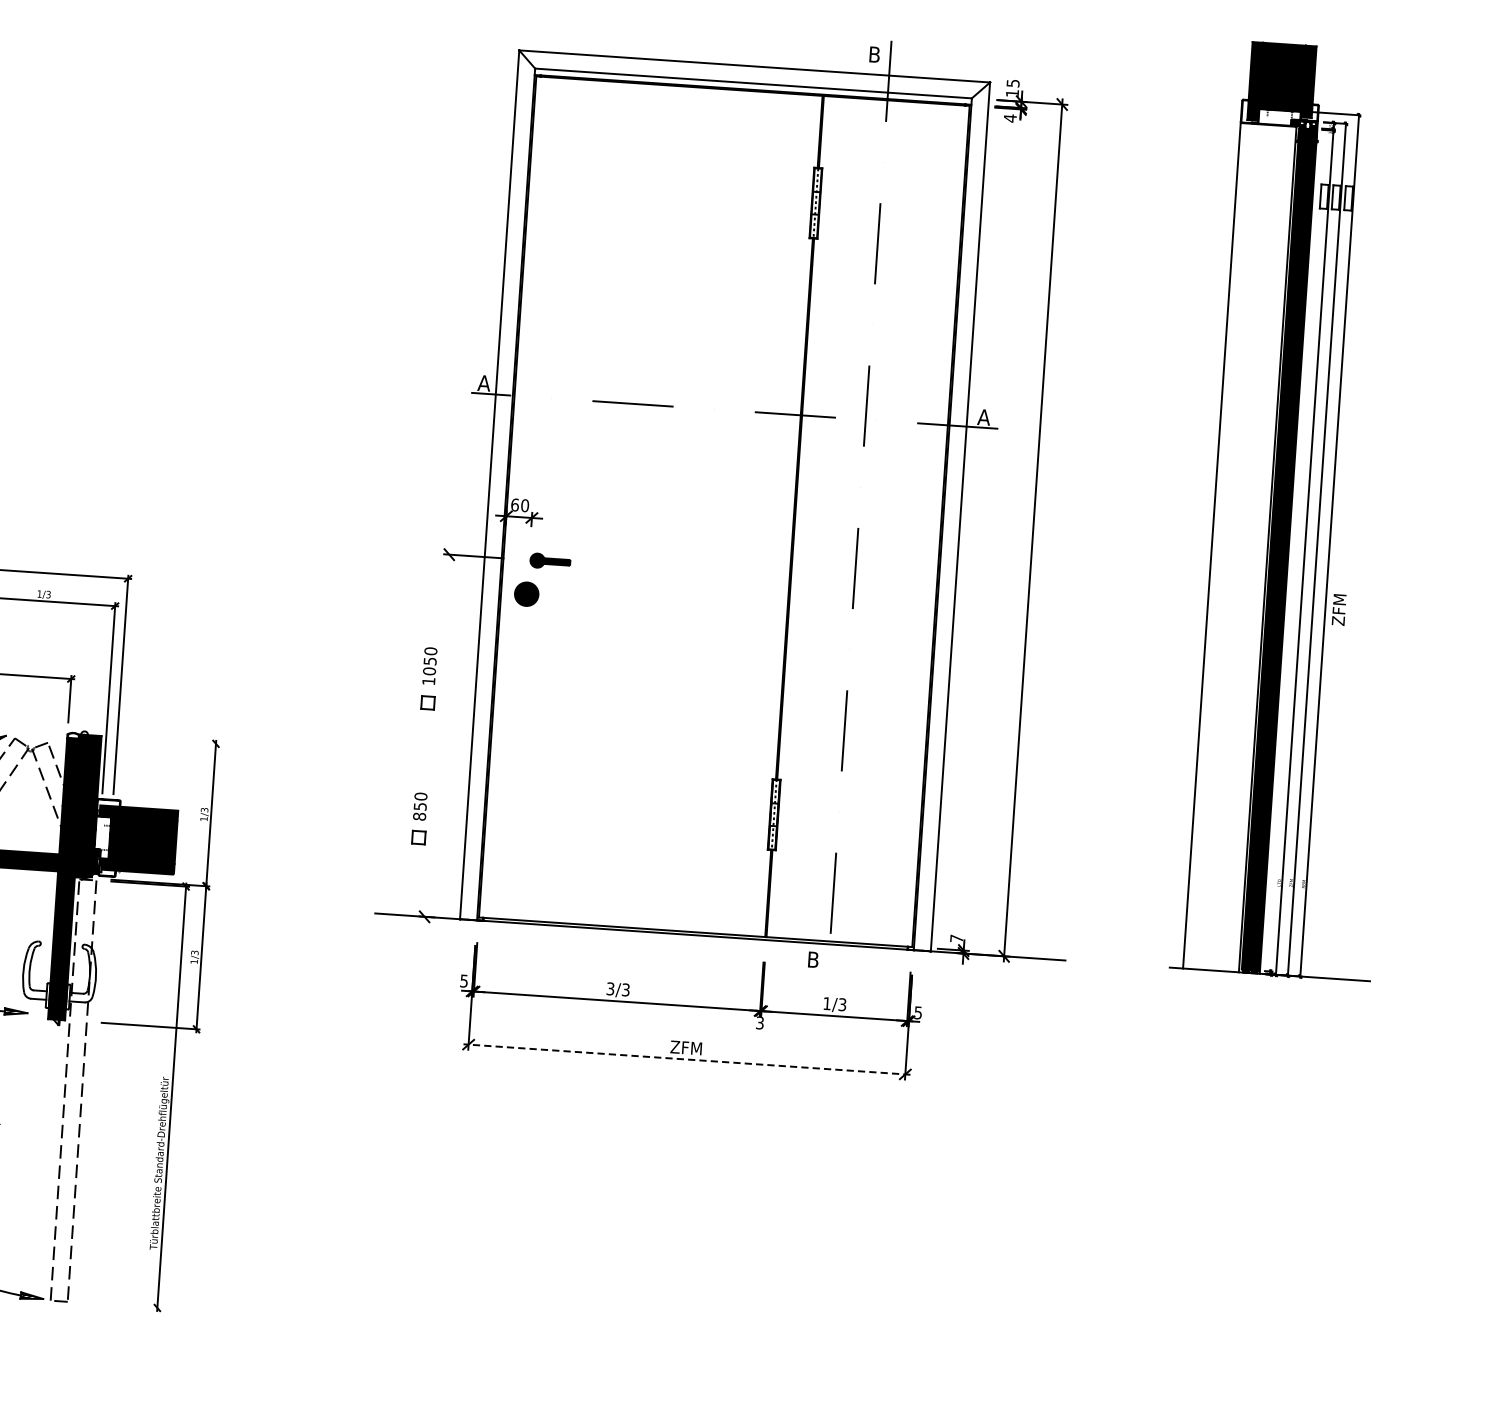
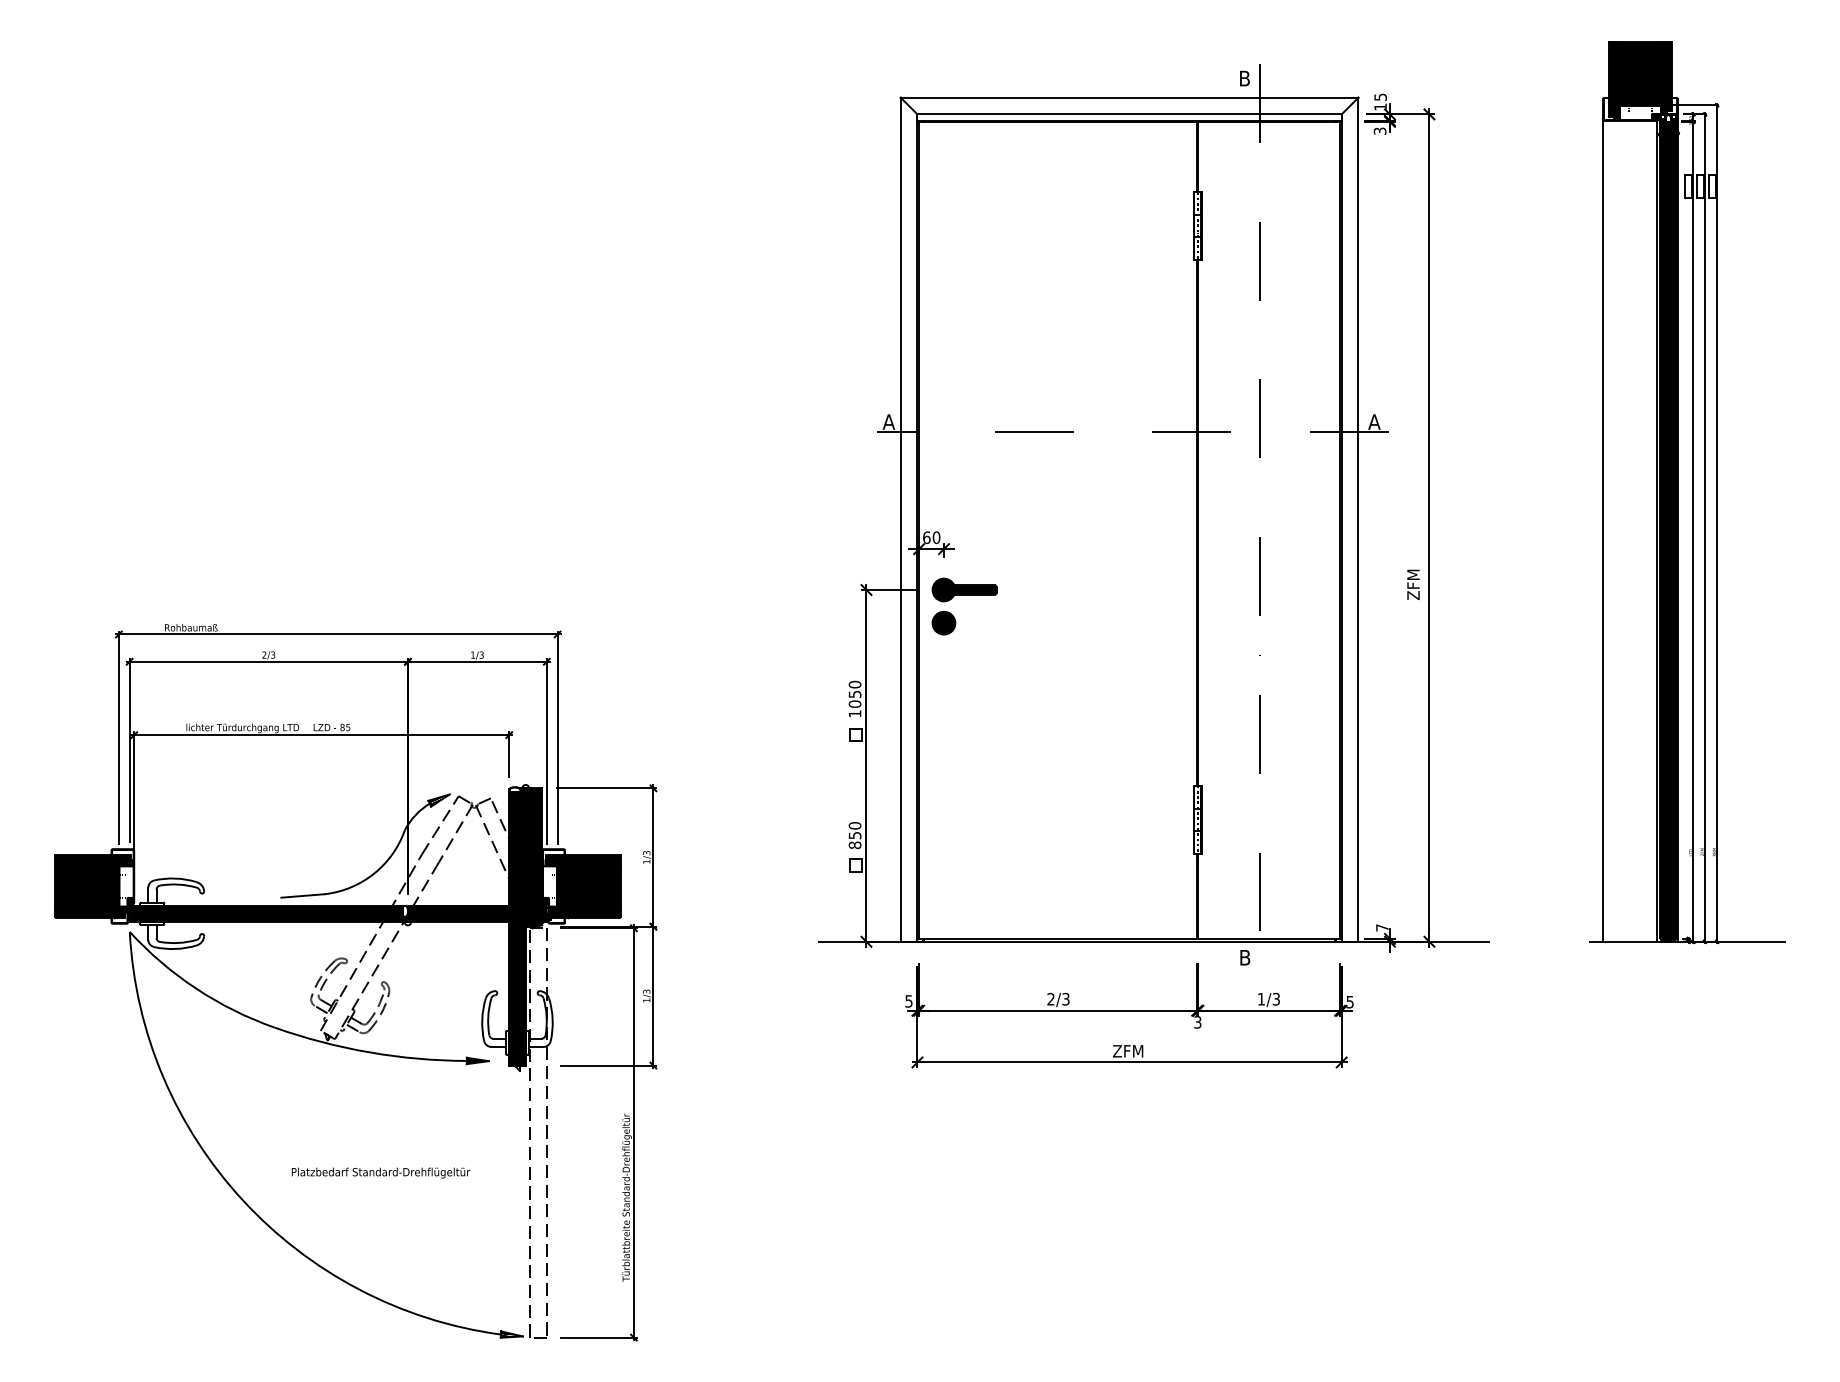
text: (1009, 118) -> (1379, 131), 4 -> 3
part: (550, 560) -> (964, 589), size x1.67
text: (1339, 609) -> (1413, 584), moved
line: (436, 735) -> (866, 765), added
line: (167, 740) -> (606, 788), added
text: (609, 989) -> (1050, 999), 3/3 -> 2/3
line: (686, 1059) -> (1129, 1062), dashed -> solid
line: (120, 1305) -> (598, 1337), added

